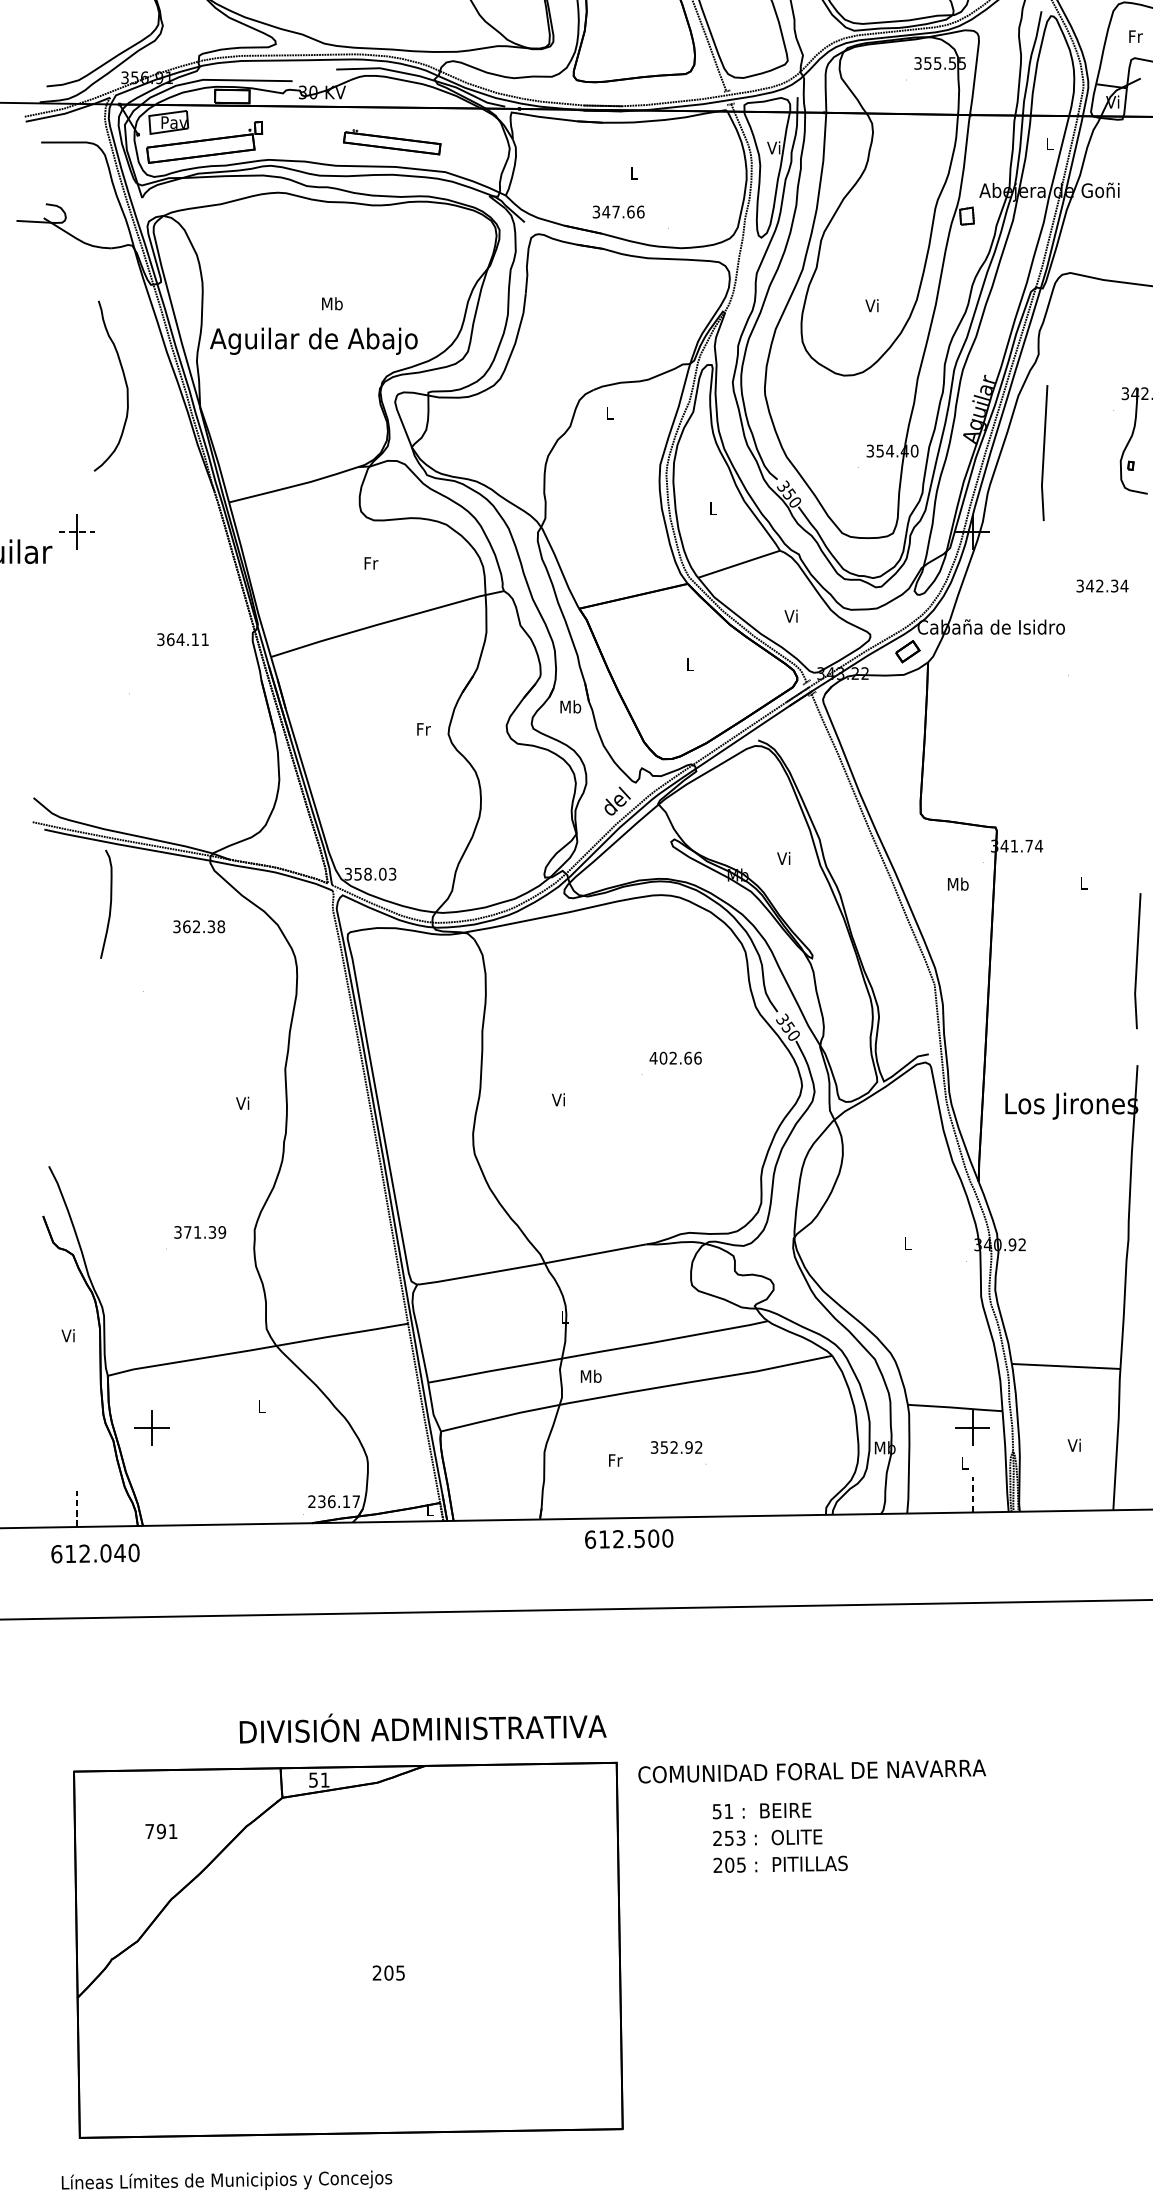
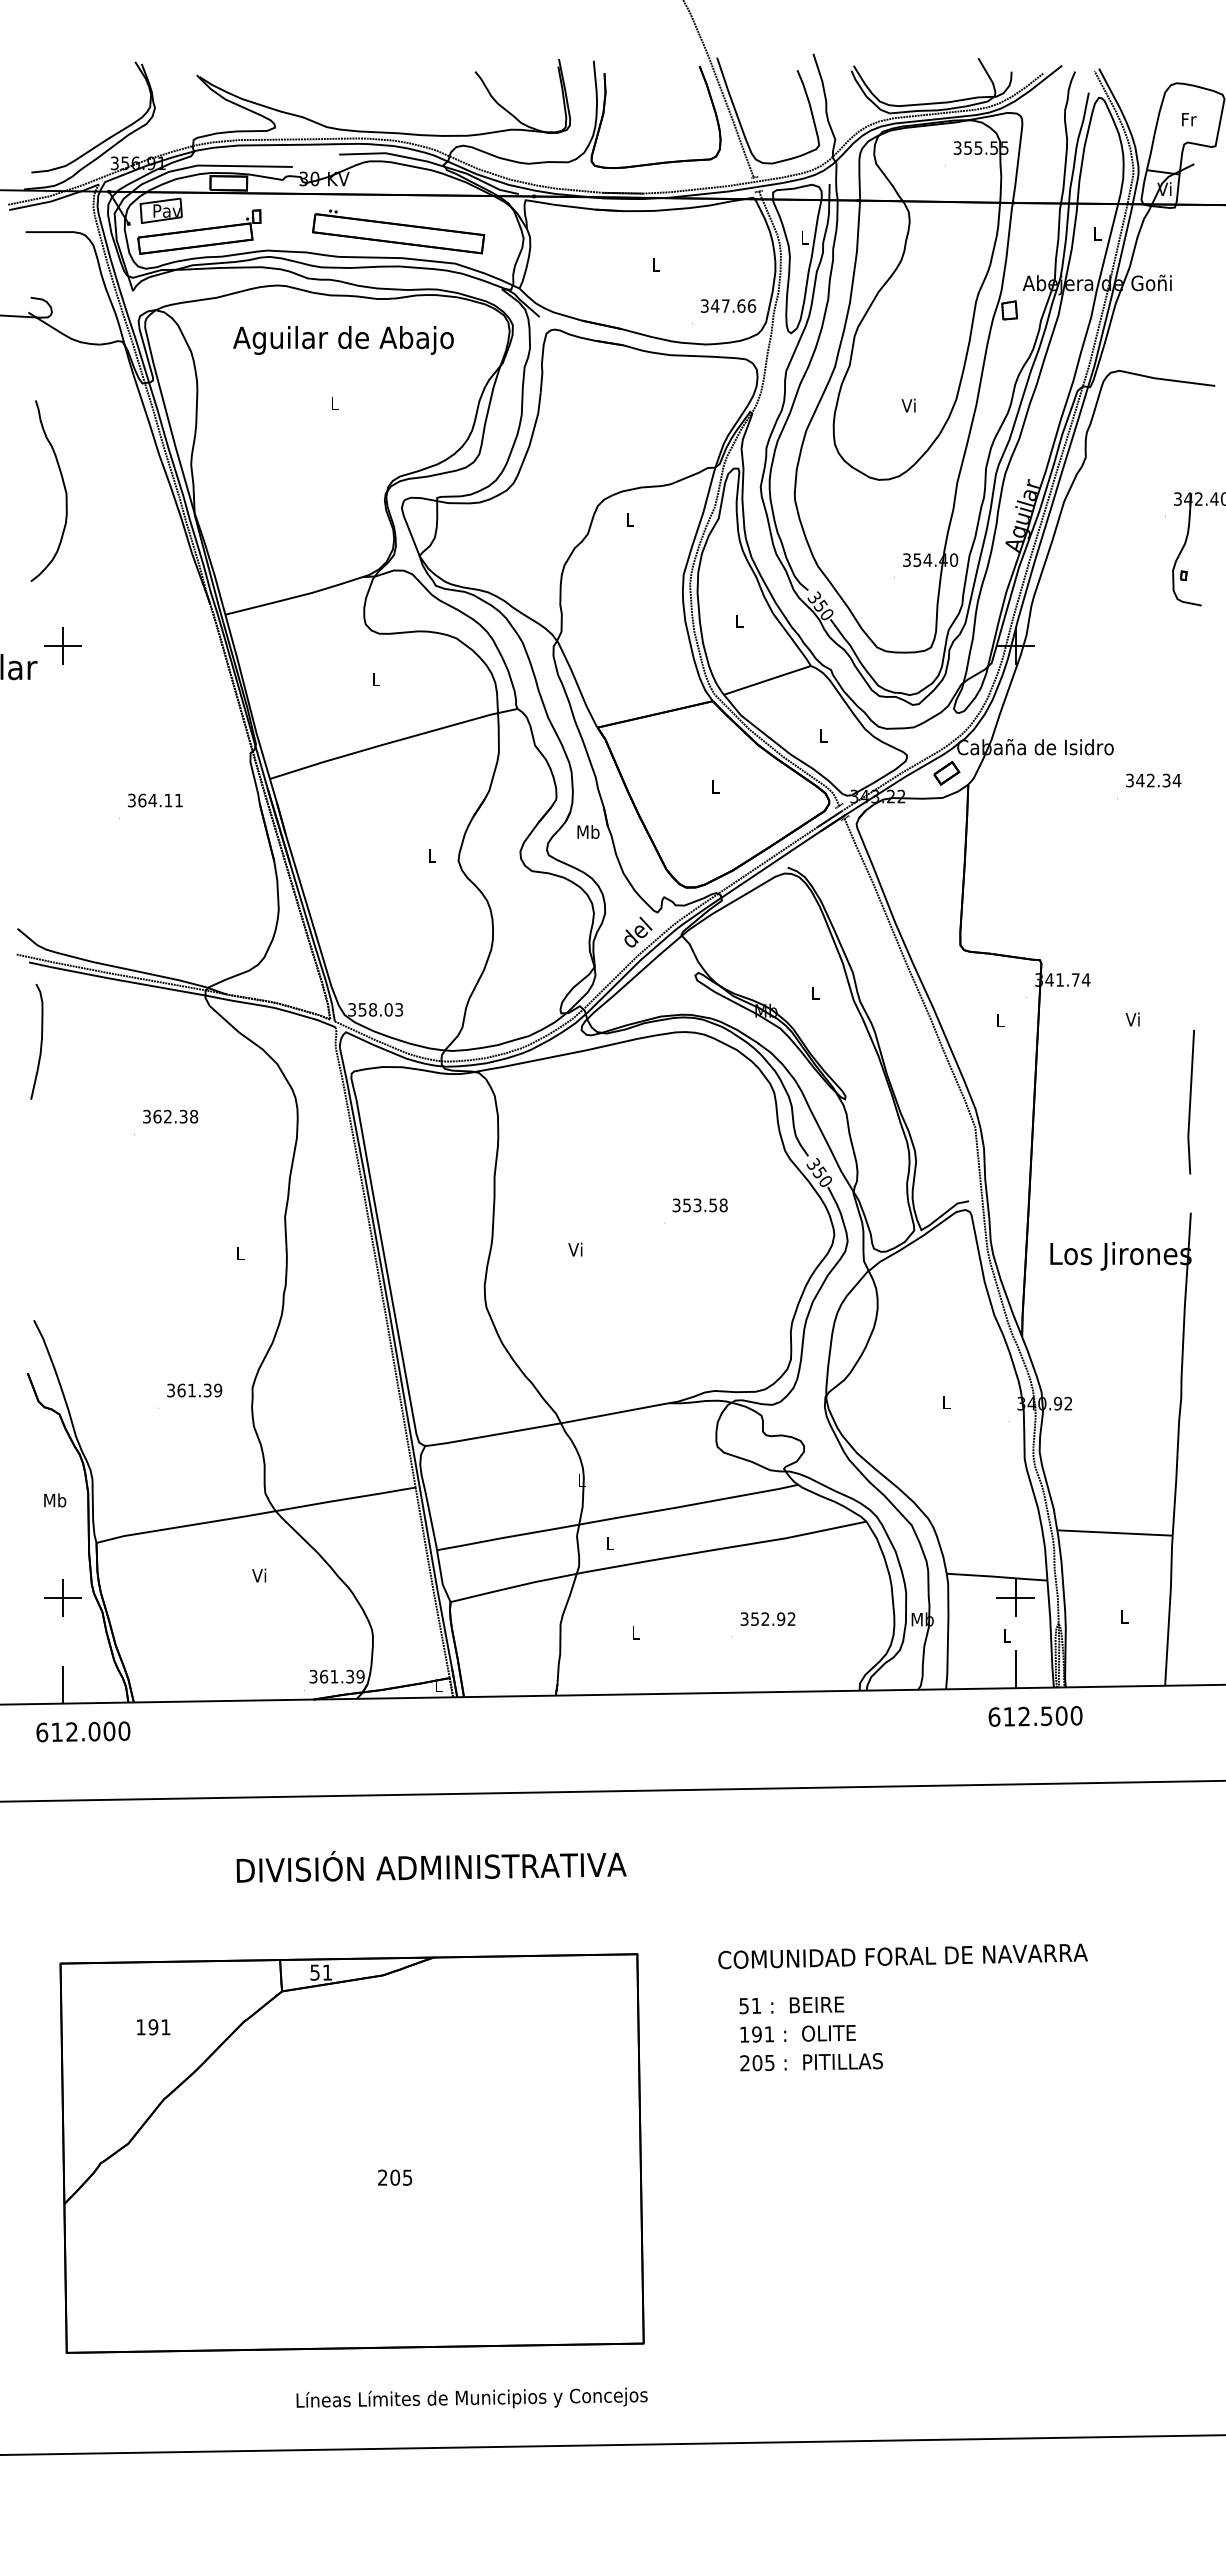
part: (391, 141) -> (398, 231), size x1.67
text: (773, 147) -> (804, 237), Vi -> L
text: (618, 211) -> (728, 305), moved
text: (332, 303) -> (335, 403), Mb -> L
text: (313, 341) -> (343, 340), moved
curve: (124, 381) -> (63, 486), moved
line: (1044, 453) -> (1091, 562), removed
line: (76, 532) -> (63, 646), dashed -> solid
text: (371, 563) -> (376, 679), Fr -> L
text: (1102, 585) -> (1153, 780), moved
text: (790, 616) -> (822, 735), Vi -> L
text: (183, 639) -> (155, 800), moved
text: (423, 729) -> (432, 855), Fr -> L
text: (783, 857) -> (814, 992), Vi -> L
text: (1082, 883) -> (1132, 1019), L -> Vi
text: (958, 884) -> (1000, 1020), Mb -> L
curve: (109, 904) -> (40, 1041), moved
text: (199, 926) -> (170, 1116), moved
text: (675, 1058) -> (699, 1205), 402.66 -> 353.58
text: (242, 1103) -> (239, 1253), Vi -> L
text: (187, 1232) -> (181, 1390), 371.39 -> 361.39
text: (69, 1335) -> (55, 1500), Vi -> Mb
text: (591, 1376) -> (610, 1543), Mb -> L
text: (261, 1406) -> (259, 1575), L -> Vi
part: (151, 1427) -> (62, 1597), moved
text: (1074, 1445) -> (1123, 1616), Vi -> L
text: (676, 1446) -> (767, 1618), moved
text: (615, 1460) -> (636, 1632), Fr -> L
line: (972, 1493) -> (1015, 1668), dashed -> solid
text: (333, 1501) -> (336, 1676), 236.17 -> 361.39
line: (76, 1509) -> (63, 1684), dashed -> solid
text: (629, 1539) -> (1035, 1716), moved
text: (120, 1553) -> (109, 1731), 612.040 -> 612.000
text: (423, 1728) -> (431, 1866), moved
text: (811, 1771) -> (902, 1956), moved
text: (149, 1831) -> (140, 2027), 791 -> 191
text: (728, 1838) -> (756, 2034), 253 -> 191
text: (226, 2179) -> (471, 2397), moved

